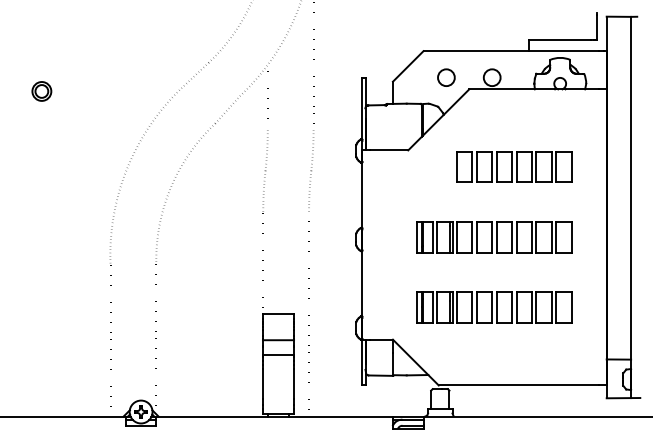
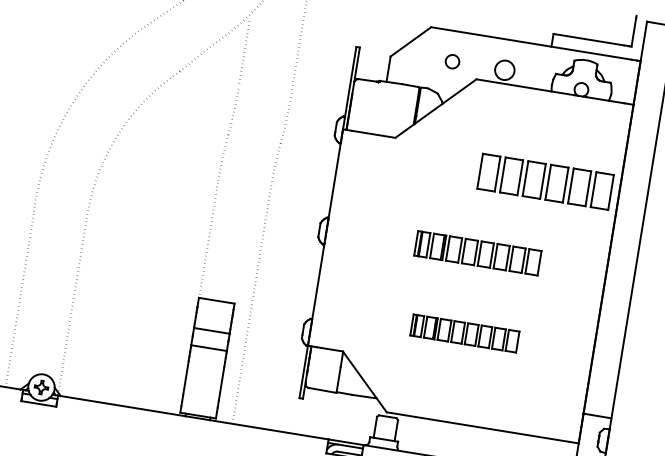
circle: (446, 77) -> (452, 61), size x0.7
part: (514, 166) -> (545, 181), moved
part: (494, 237) -> (477, 253), size x0.7
part: (494, 307) -> (464, 333), size x0.6

